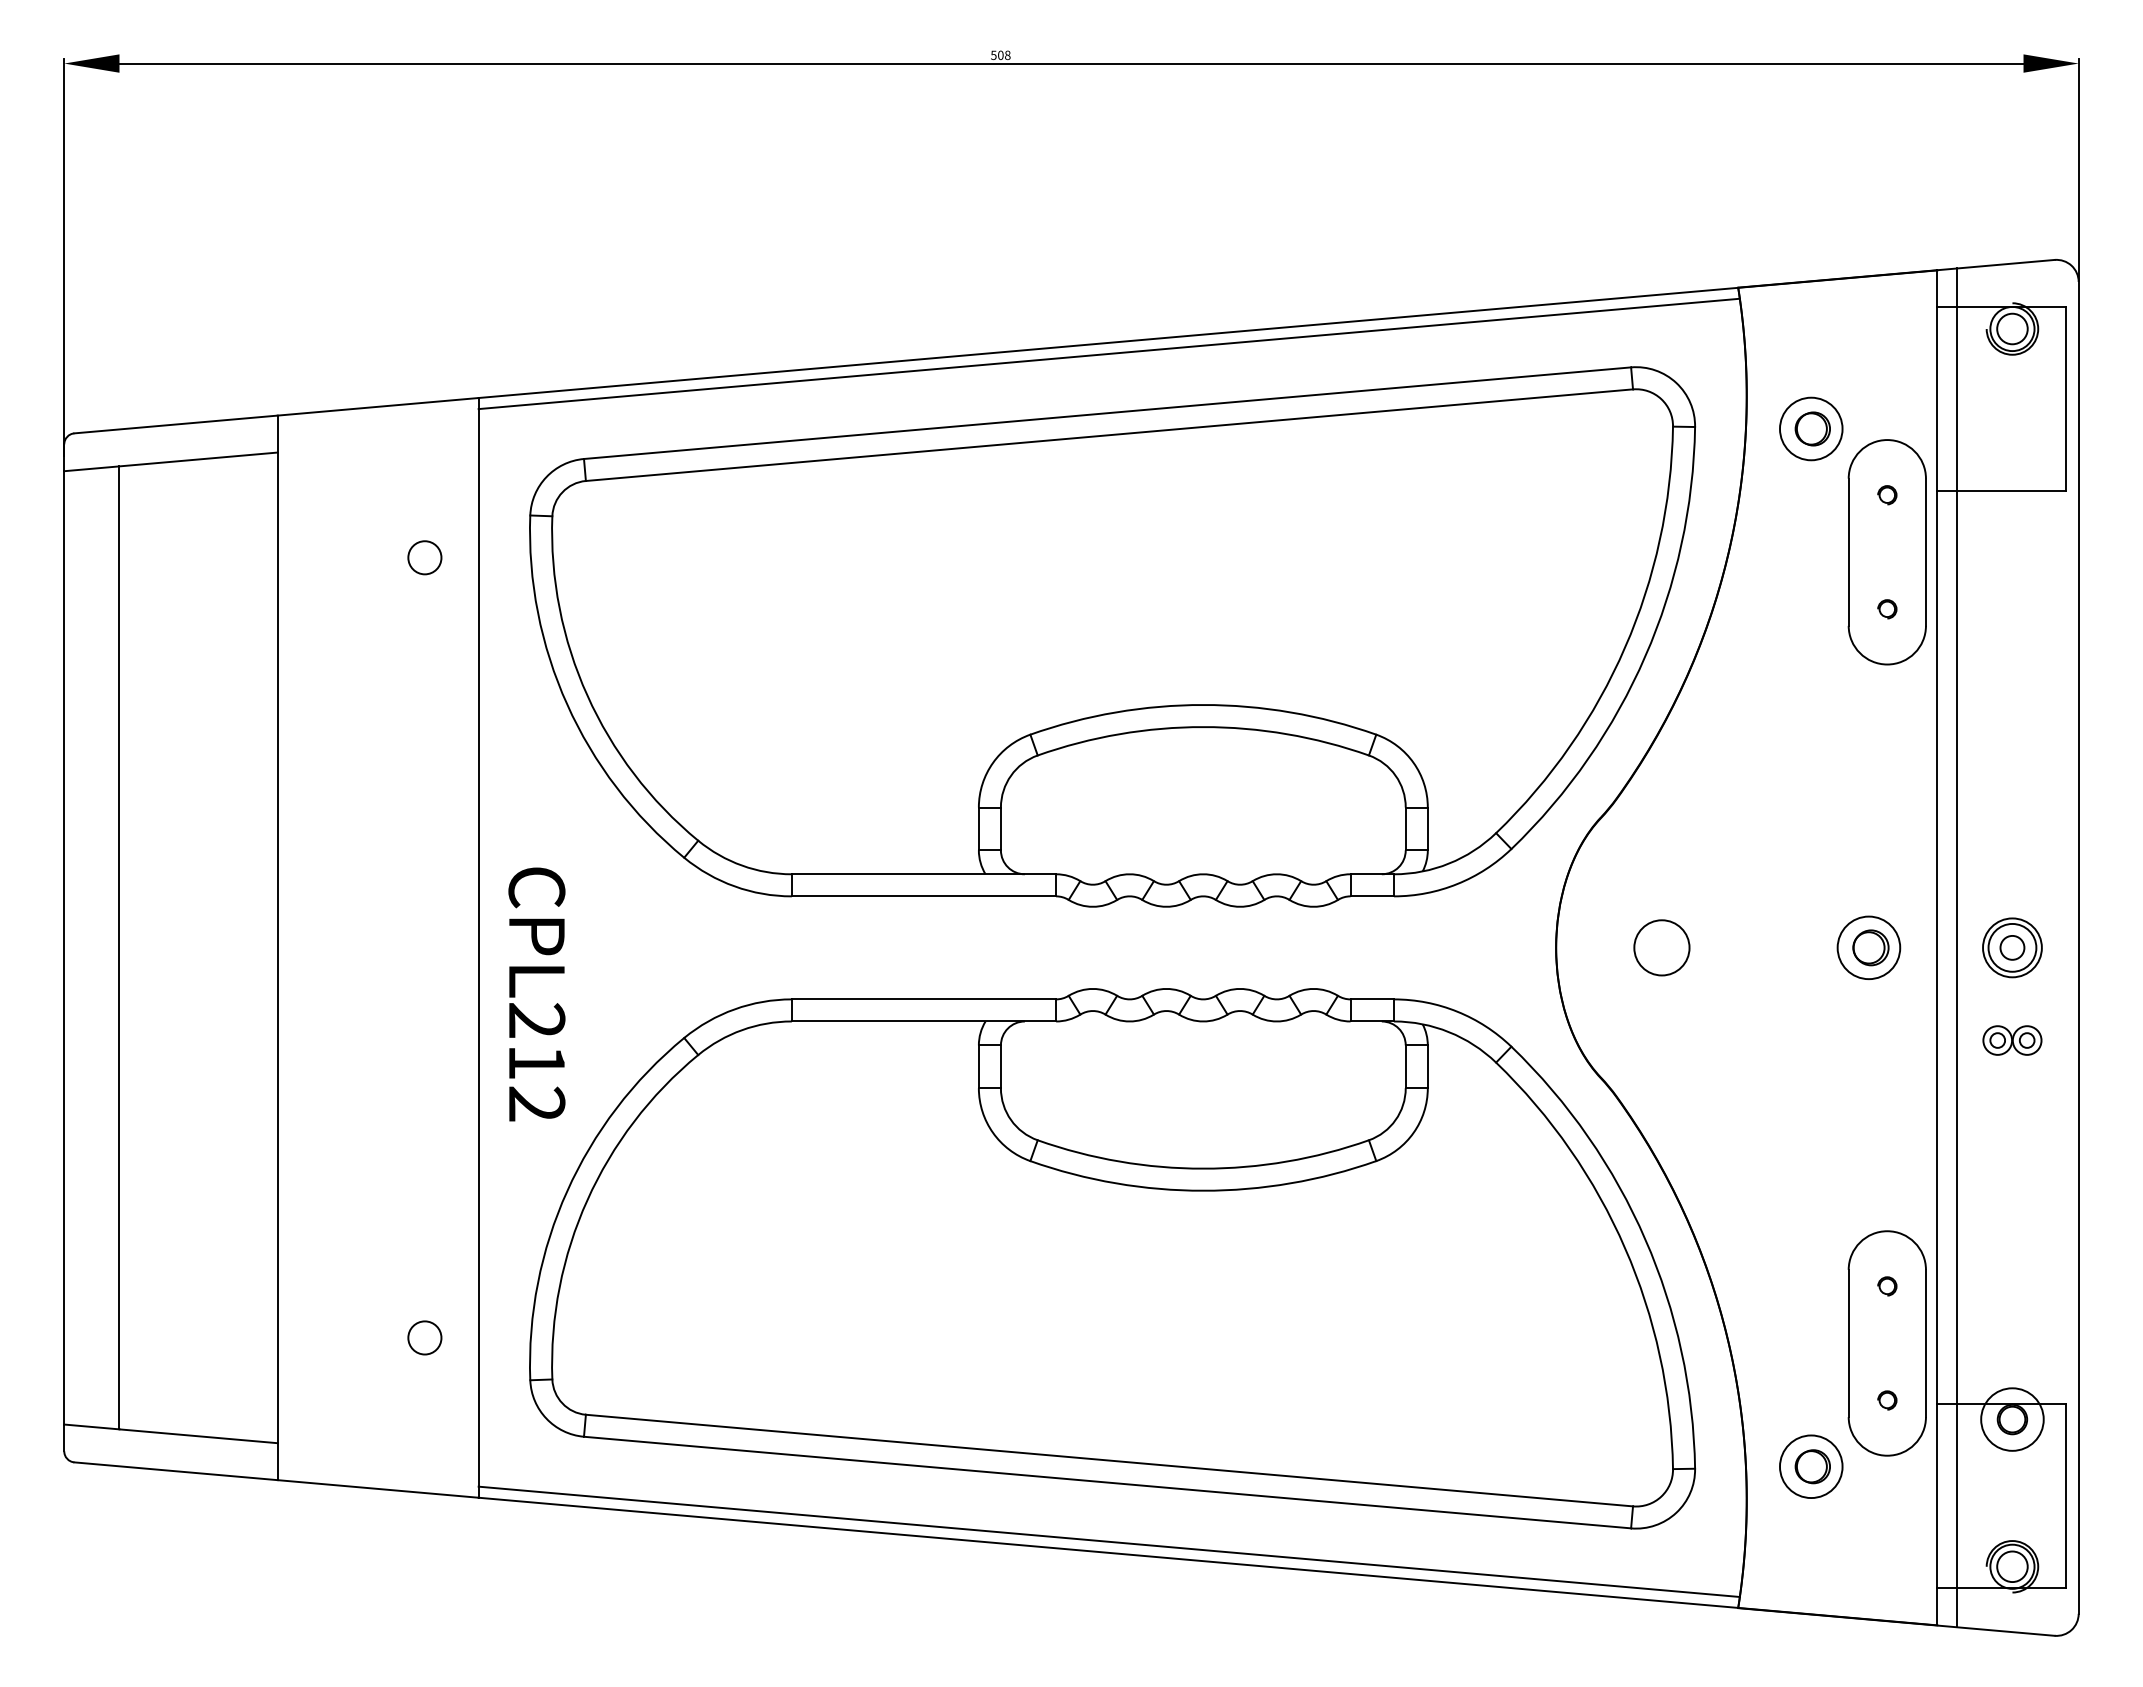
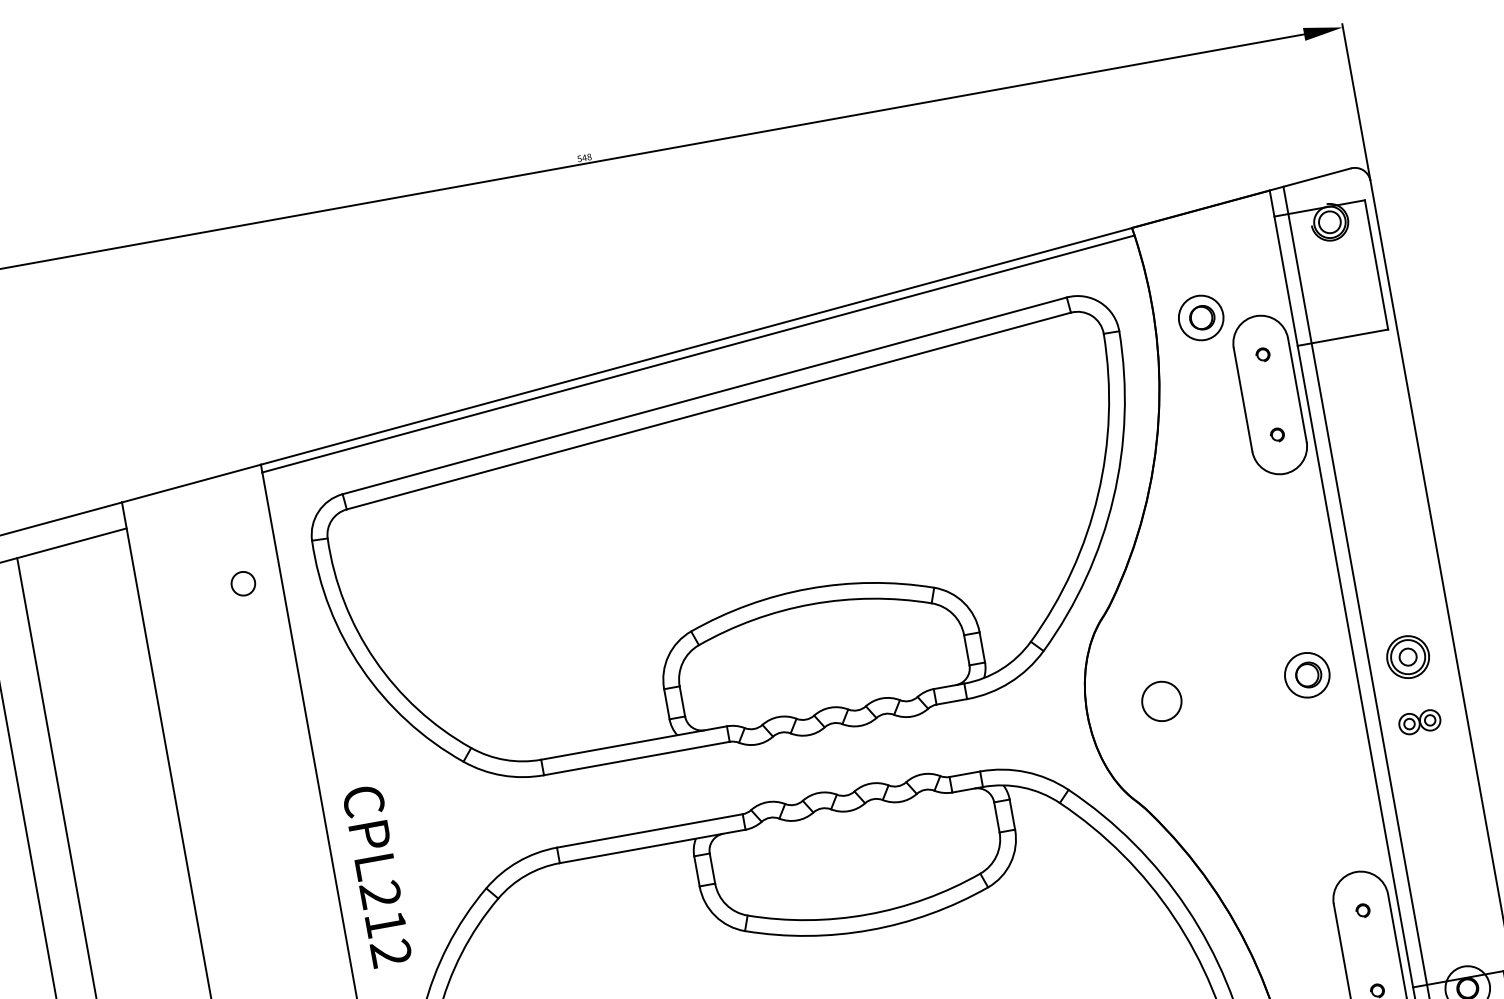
text: (1000, 55) -> (584, 158), 508 -> 548

